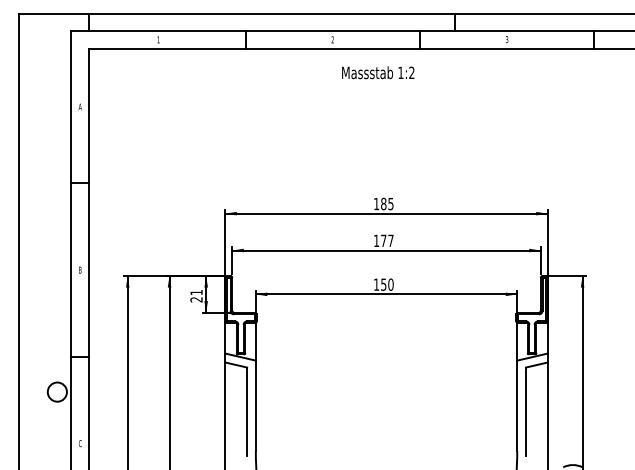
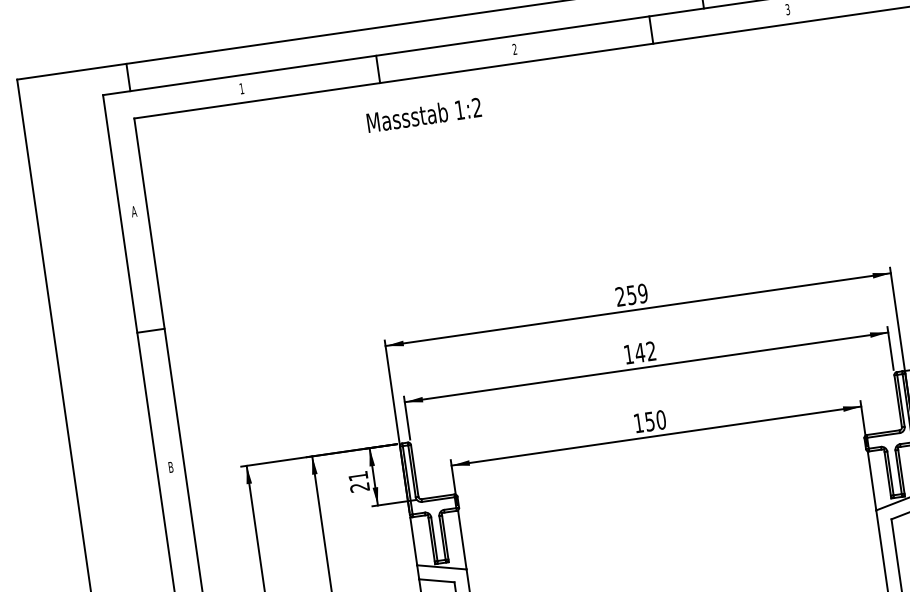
text: (378, 72) -> (424, 114), moved
text: (383, 203) -> (631, 294), 185 -> 259
text: (386, 240) -> (644, 351), 177 -> 142

